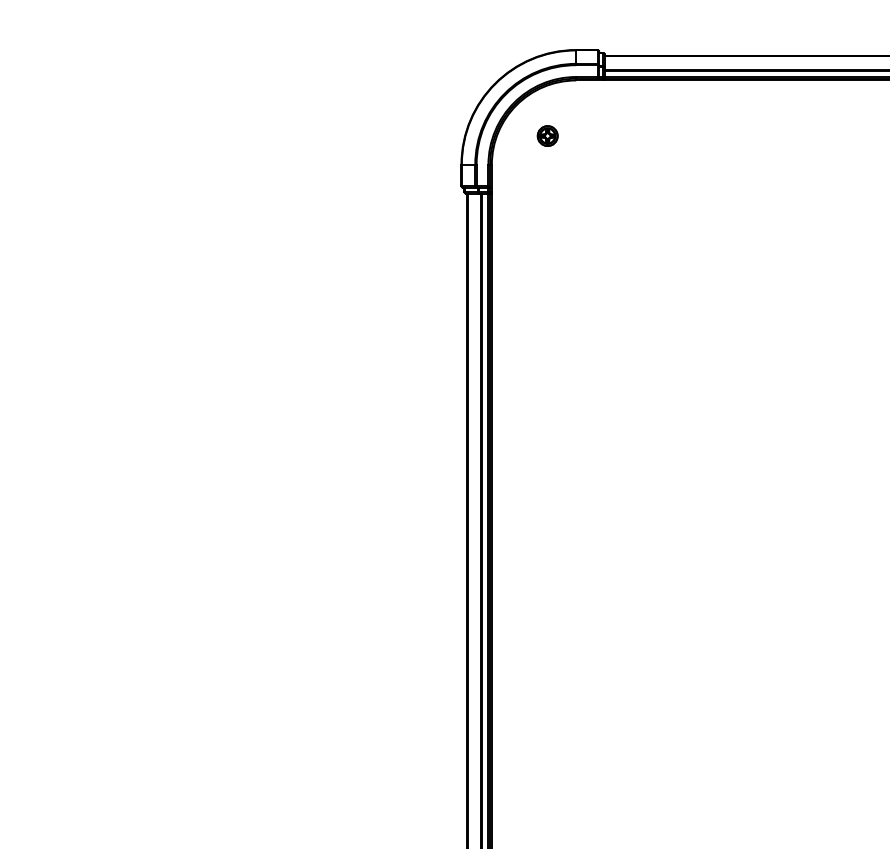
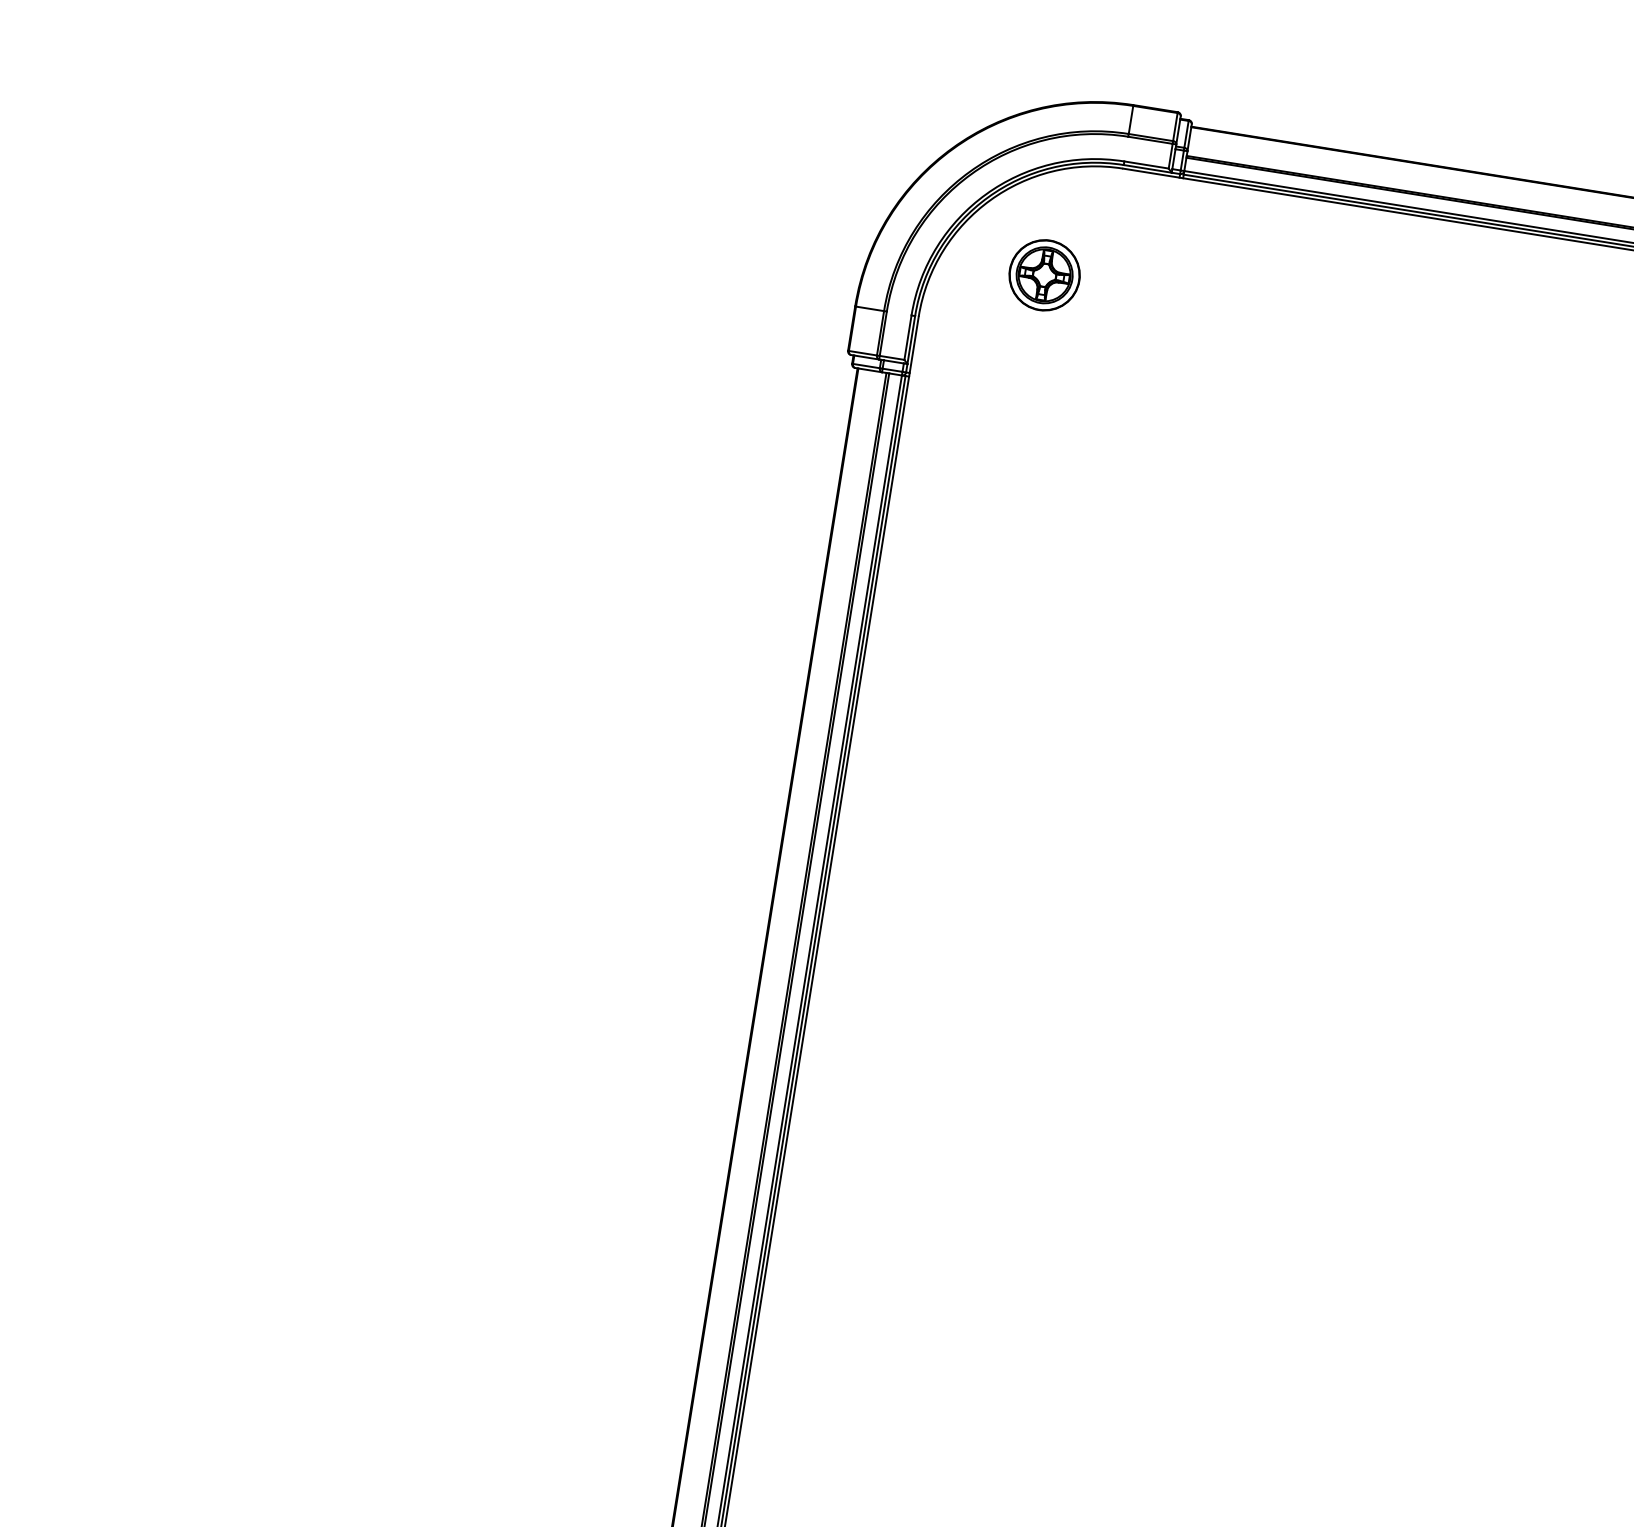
part: (547, 135) -> (1044, 273), size x1.67

